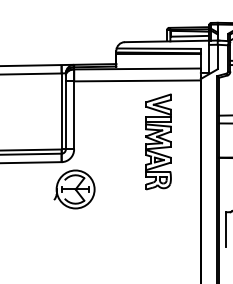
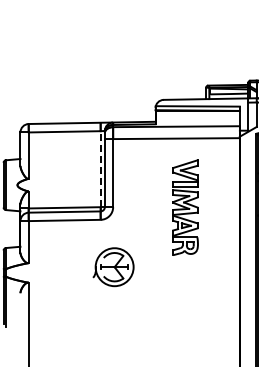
line: (61, 110) -> (100, 168), solid -> dashed
part: (158, 141) -> (185, 207), moved
part: (74, 189) -> (113, 267), moved

